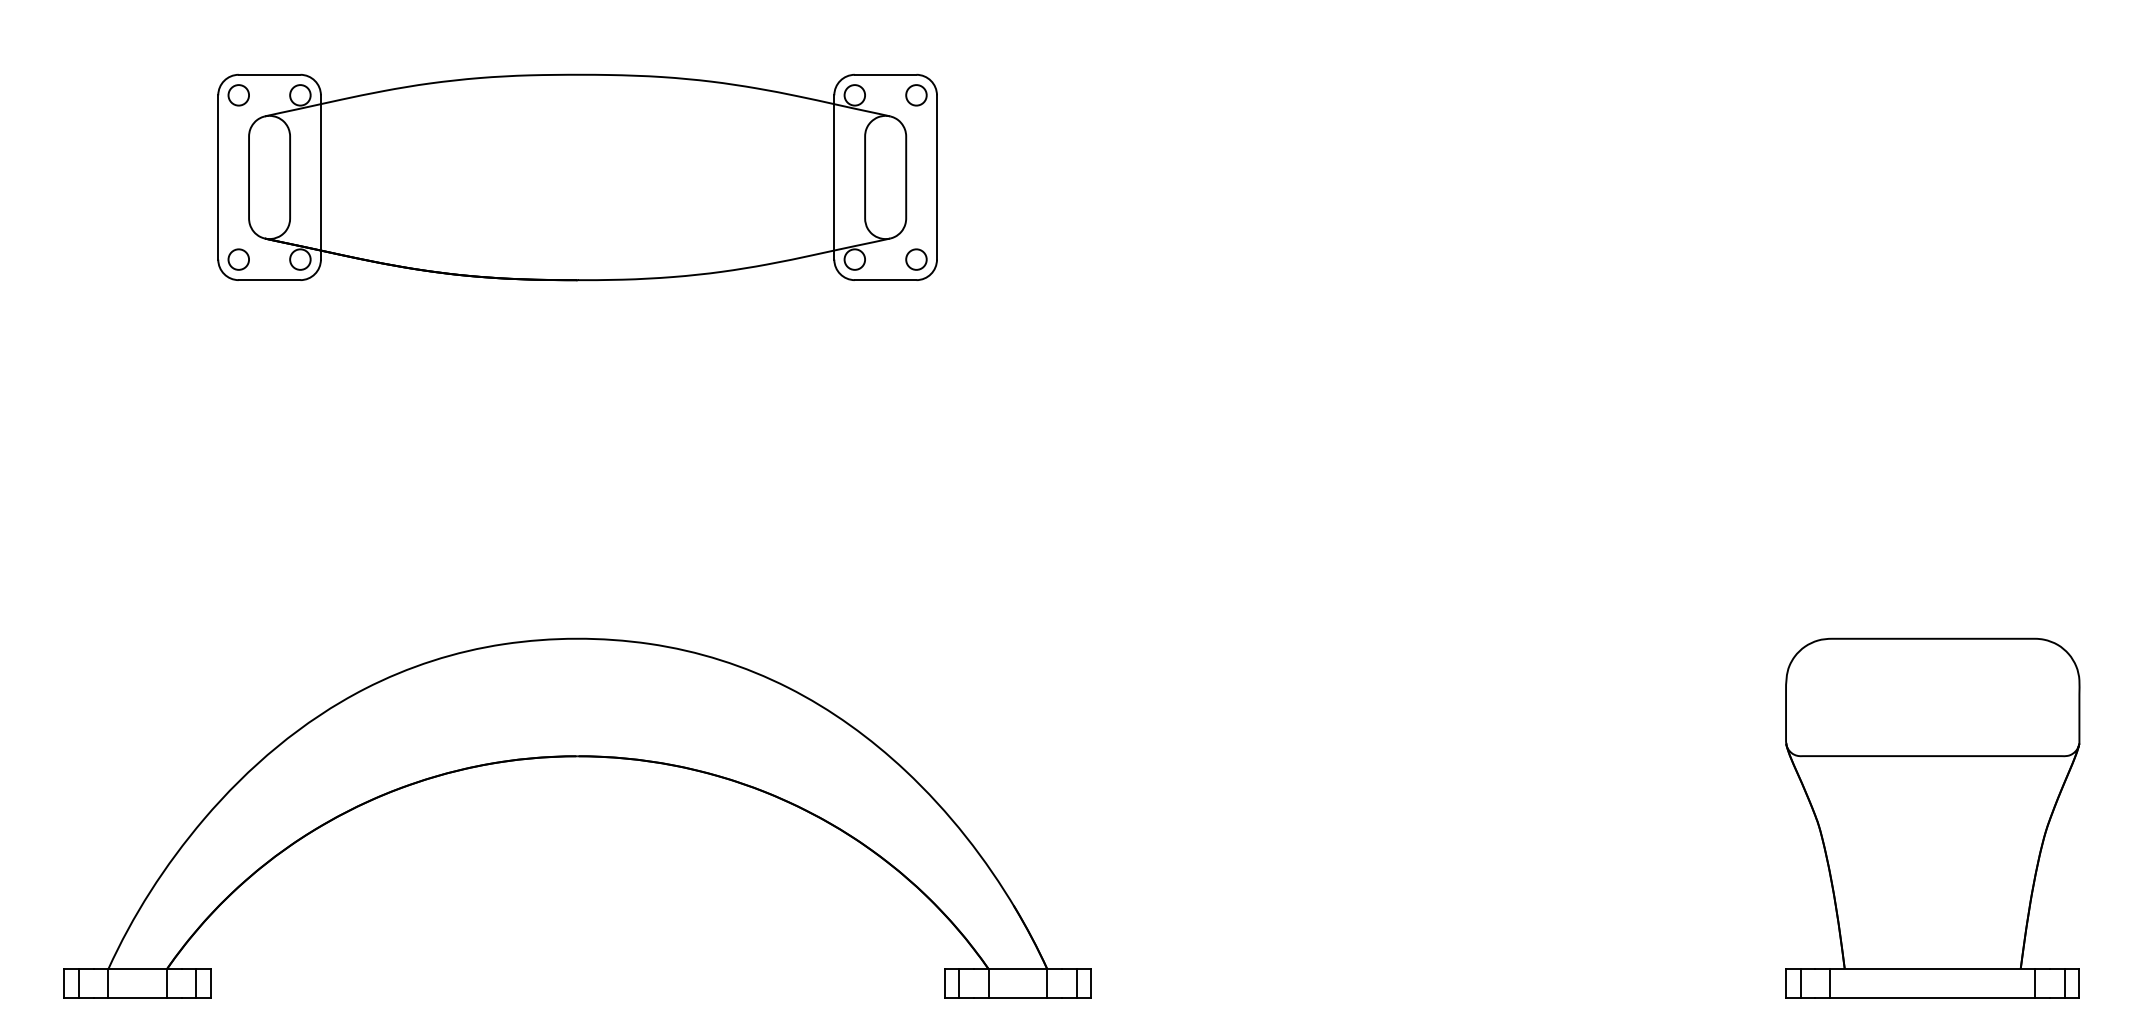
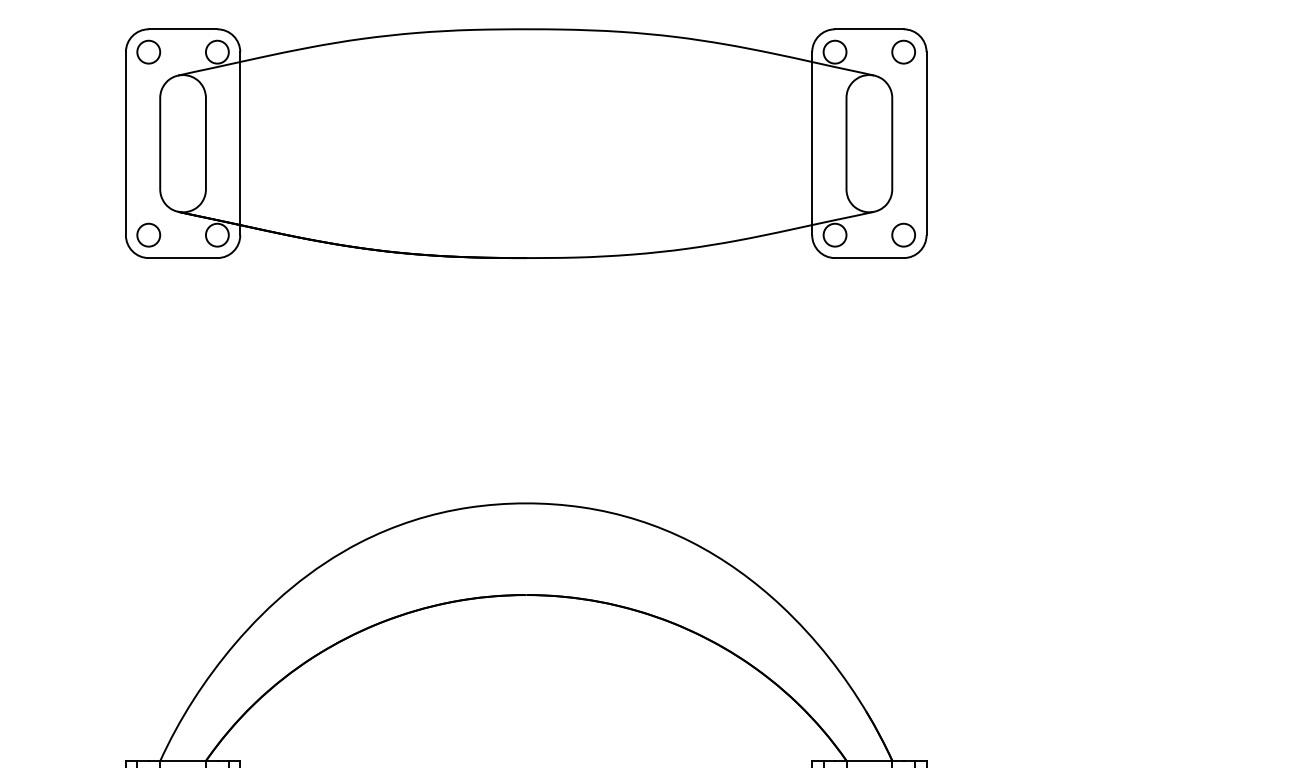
part: (577, 177) -> (526, 143), size x1.43

